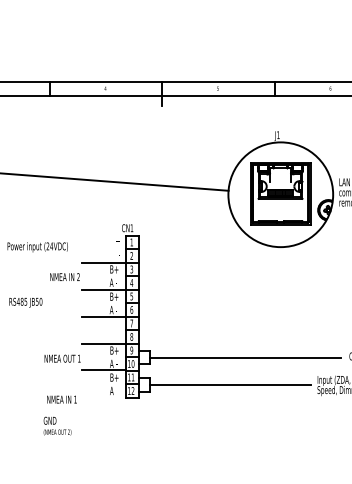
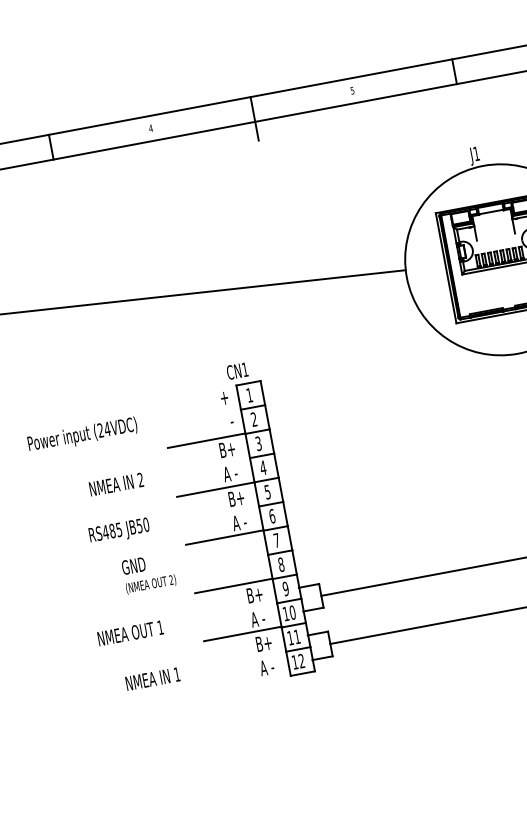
text: (64, 276) -> (115, 483), moved
text: (25, 302) -> (118, 531), moved
text: (62, 358) -> (130, 632), moved
text: (61, 399) -> (151, 678), moved
text: (57, 425) -> (148, 571), moved

